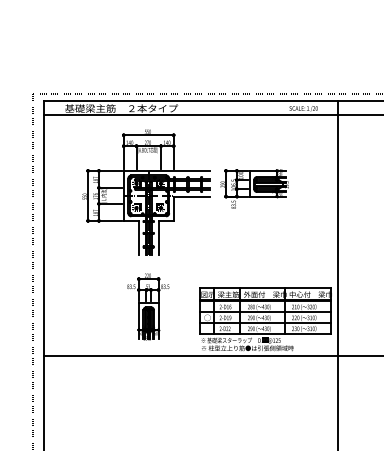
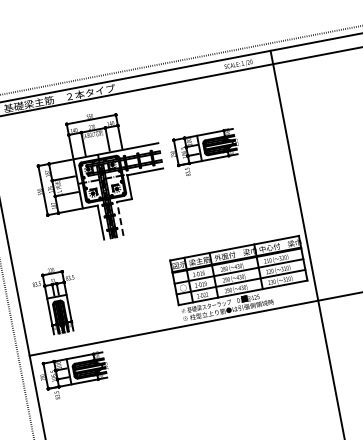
line: (158, 237) -> (120, 218), solid -> dashed
part: (148, 306) -> (57, 300), moved
part: (84, 383) -> (74, 375), added

